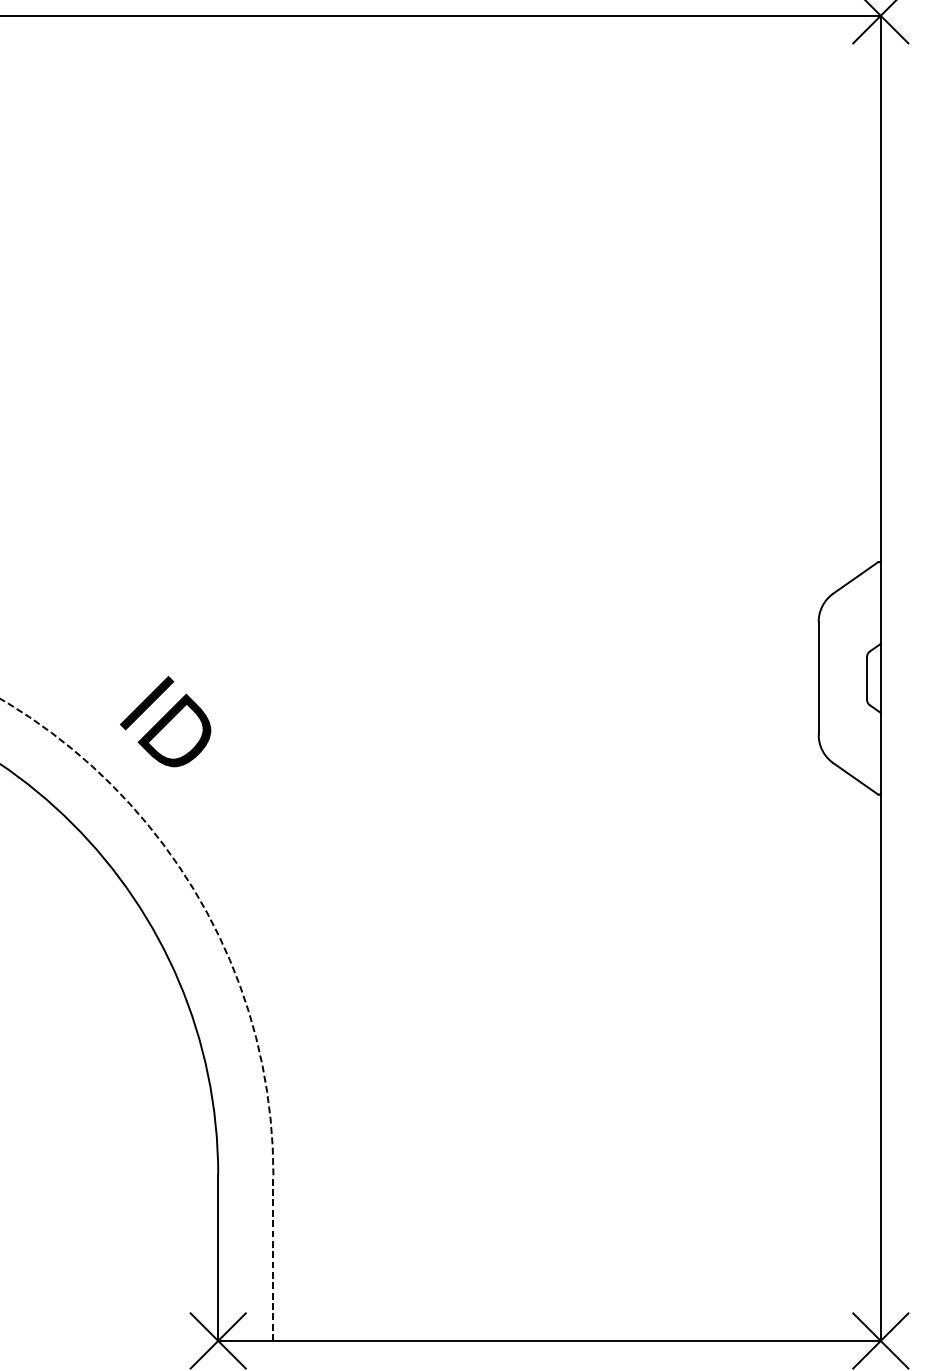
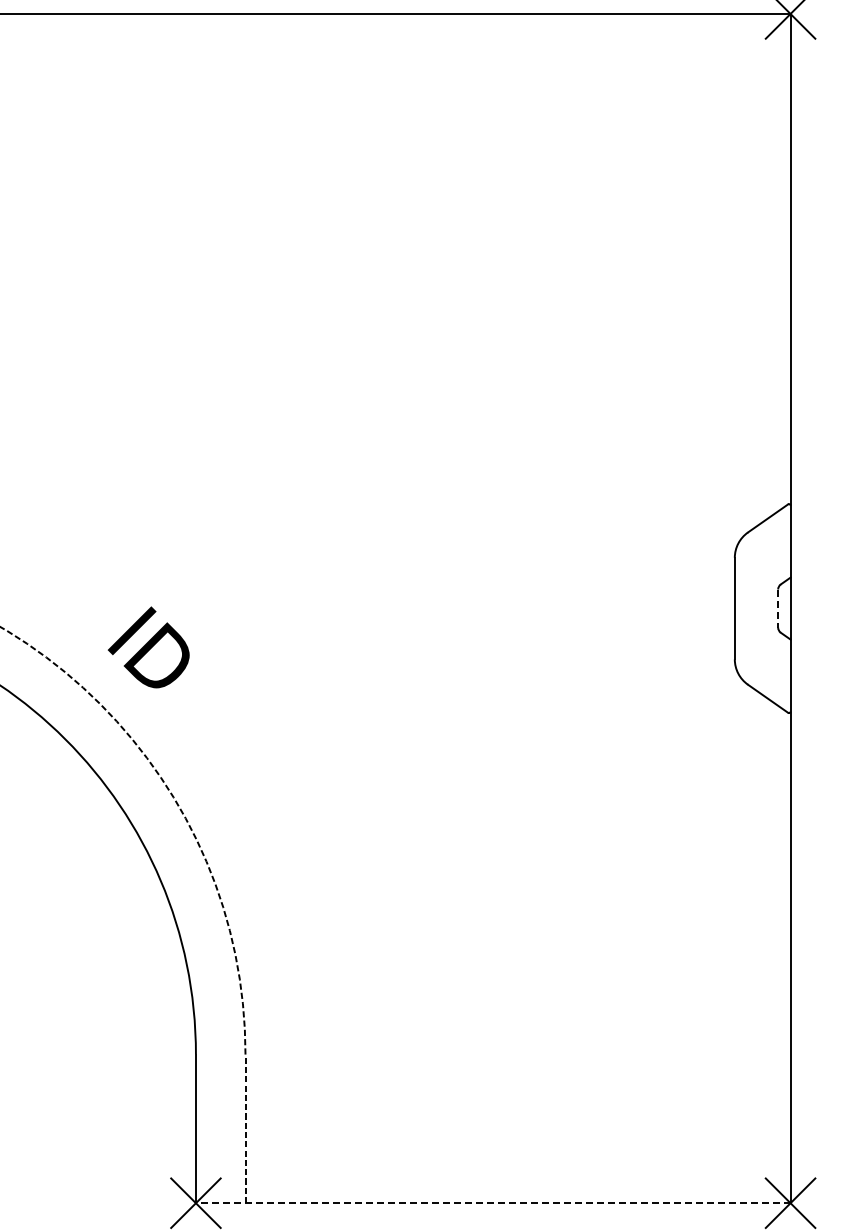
line: (867, 679) -> (778, 609), solid -> dashed
line: (548, 1341) -> (492, 1203), solid -> dashed

